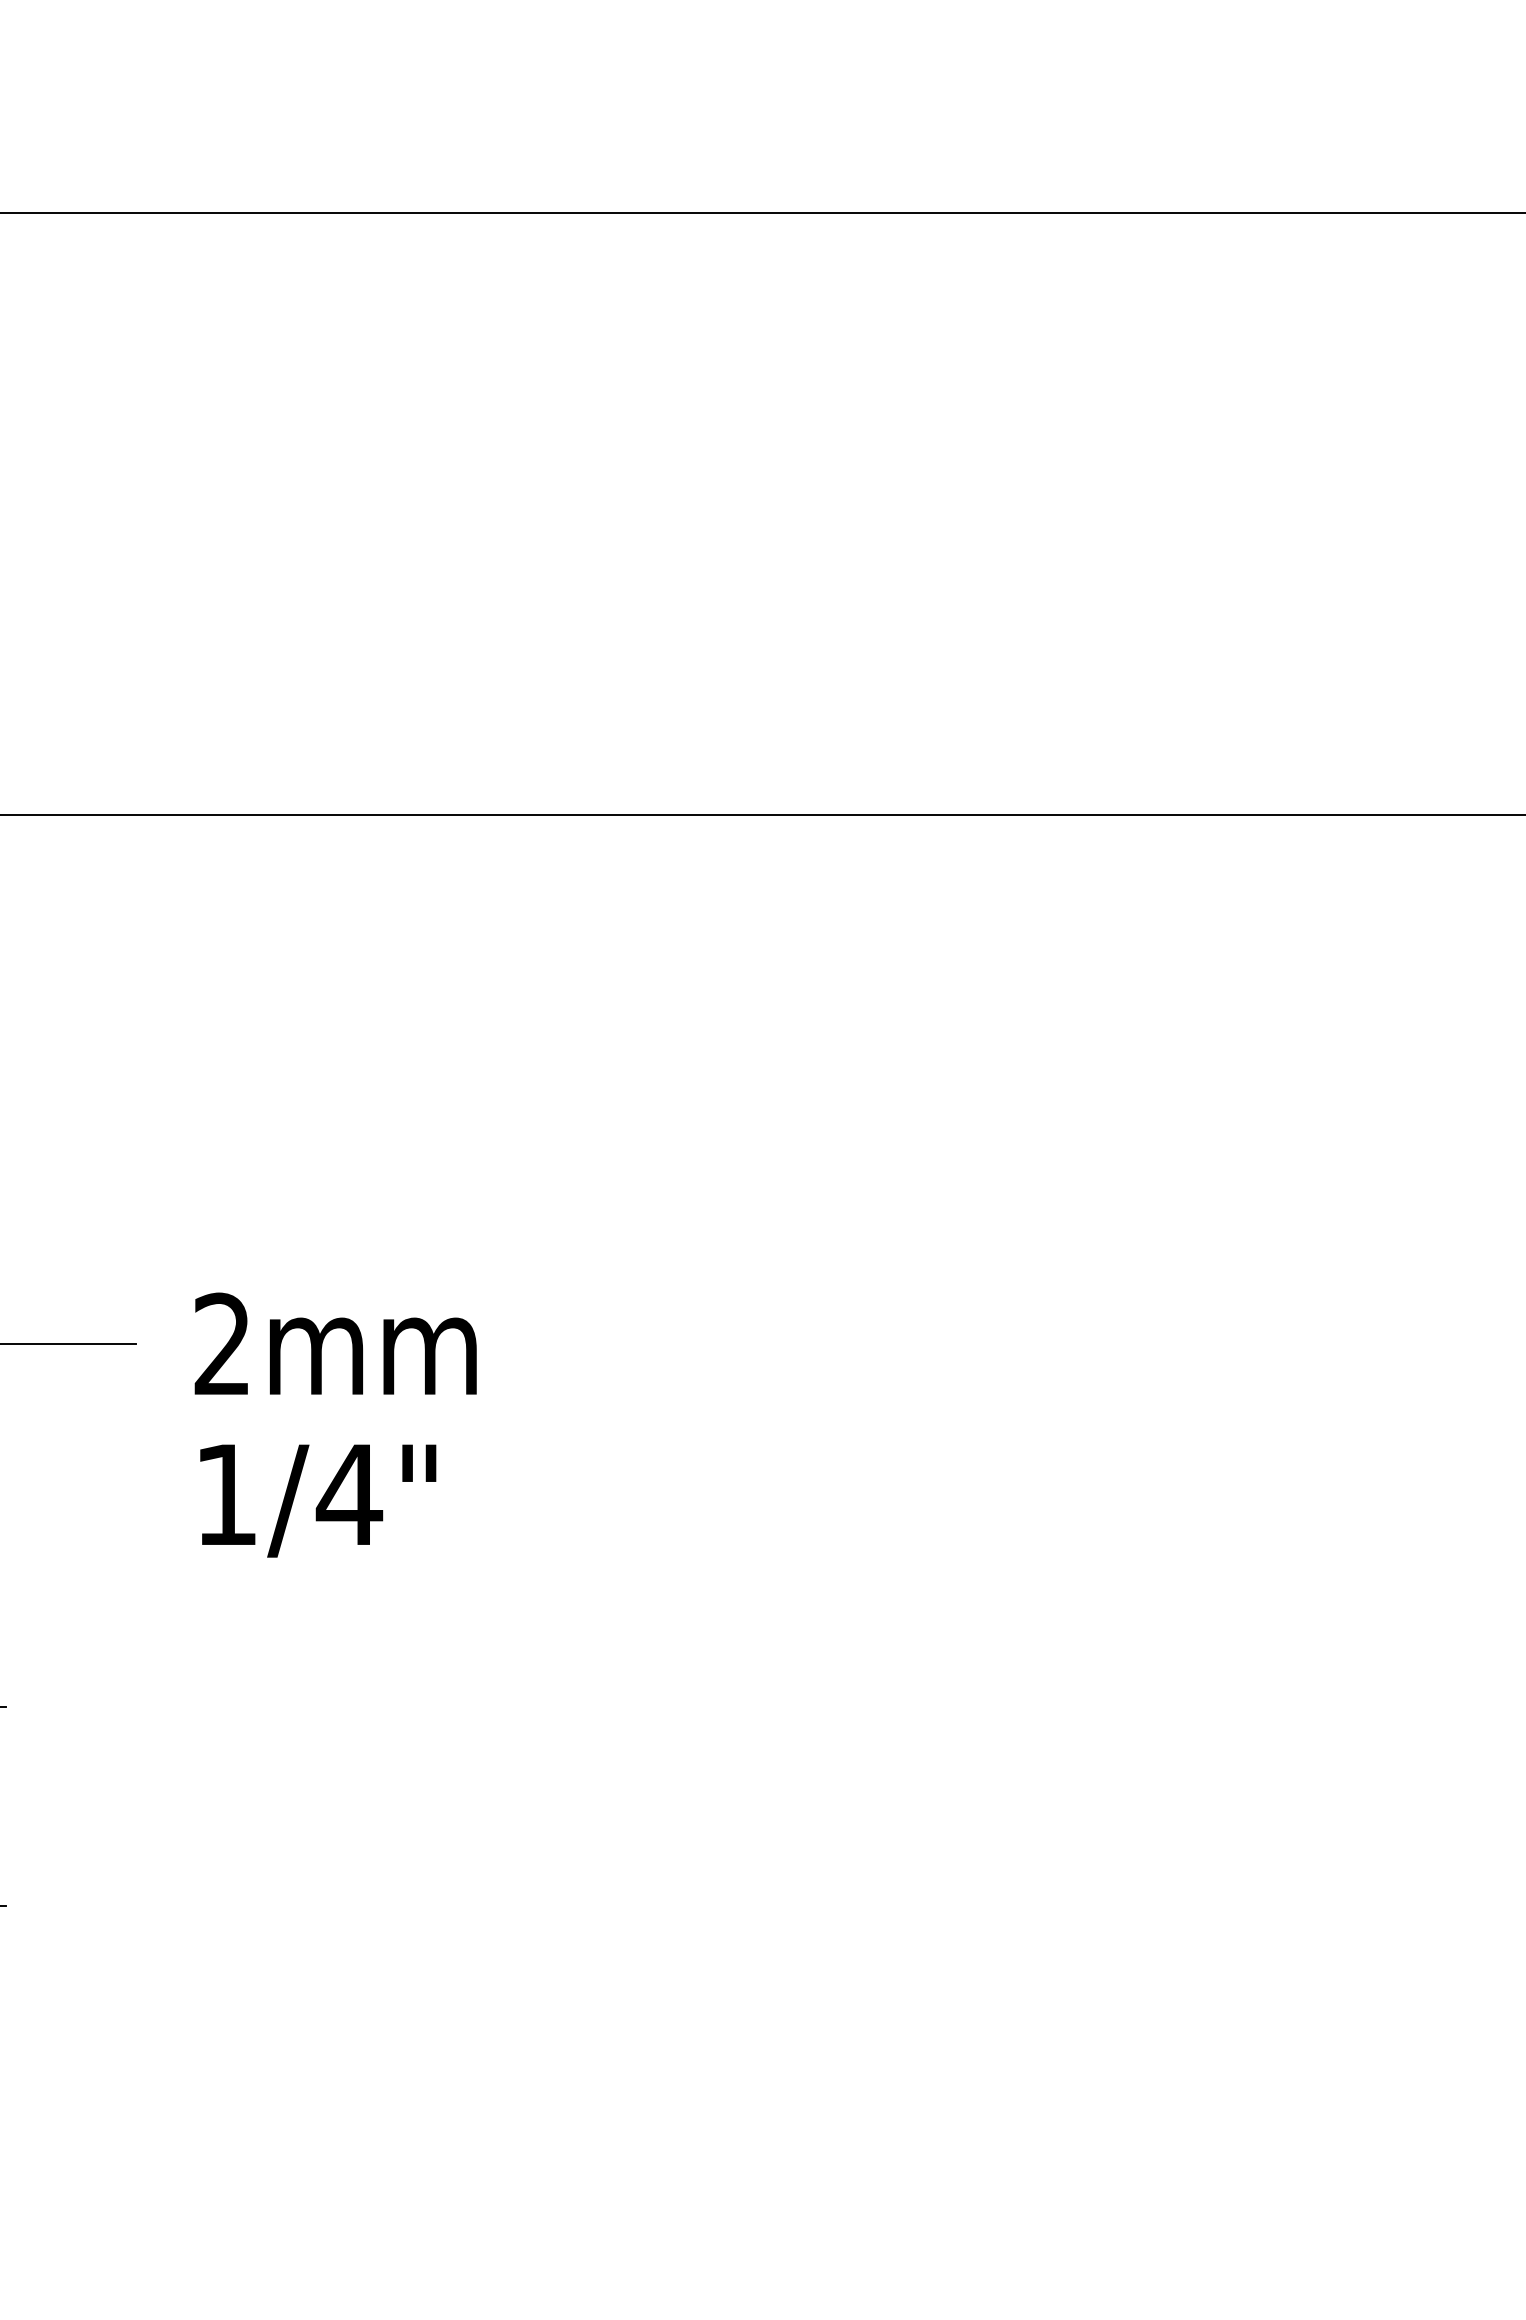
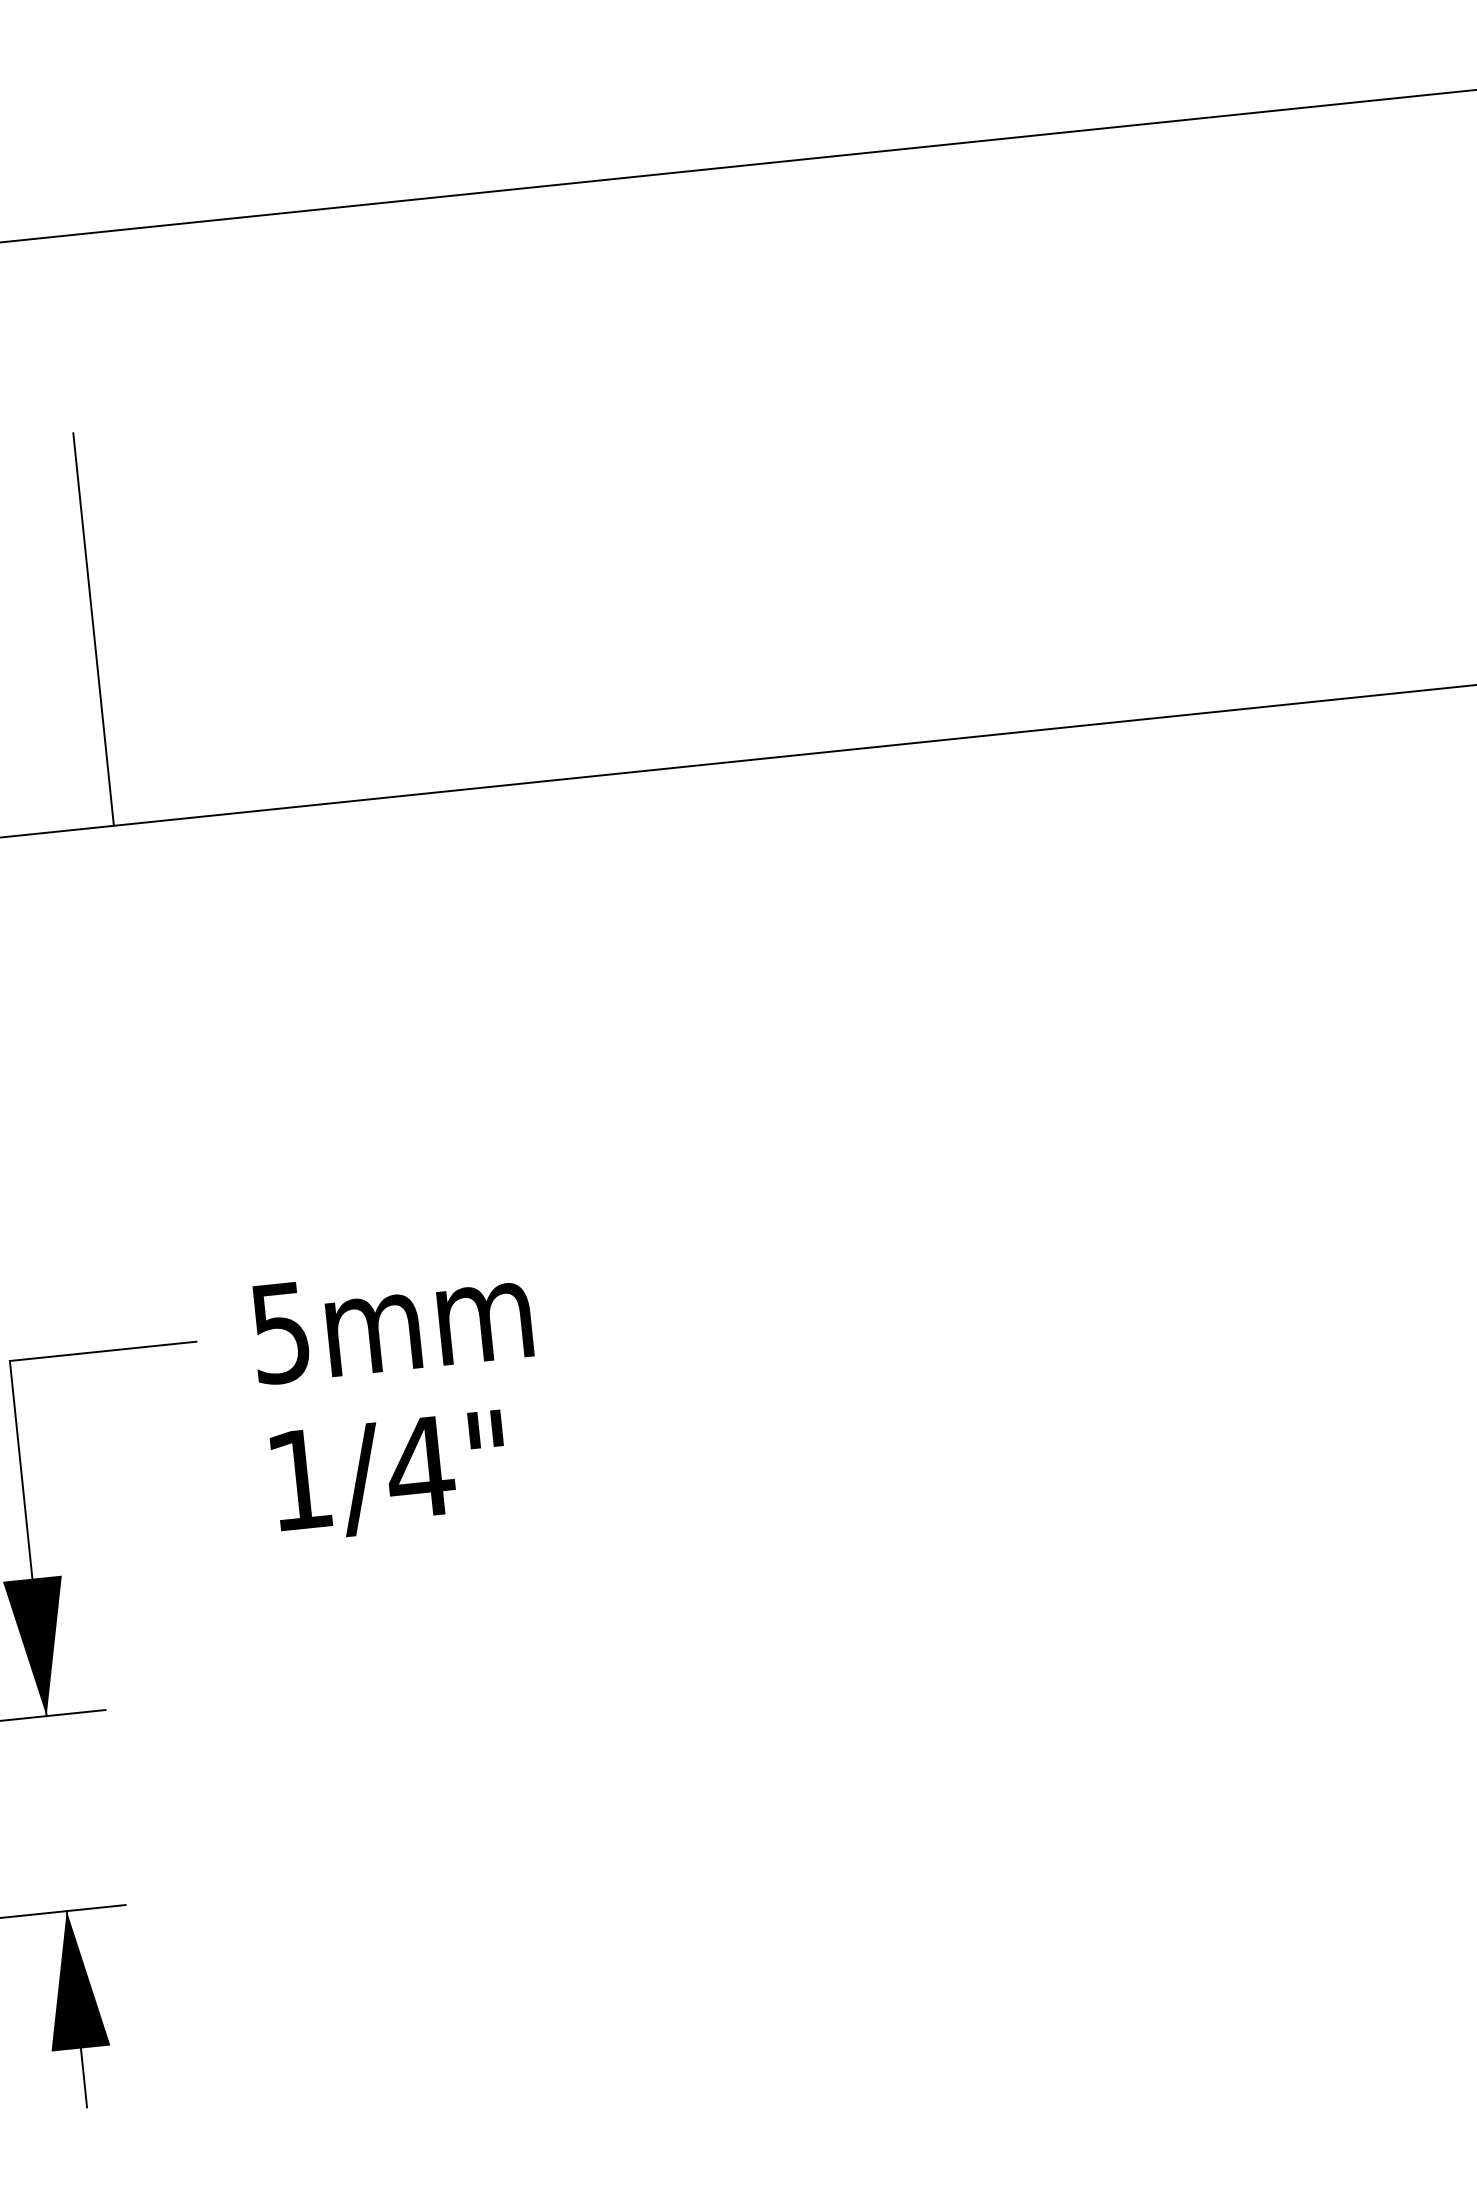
line: (106, 613) -> (93, 628), added
text: (221, 1344) -> (279, 1333), 2 -> 5

